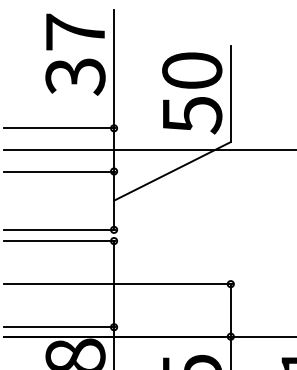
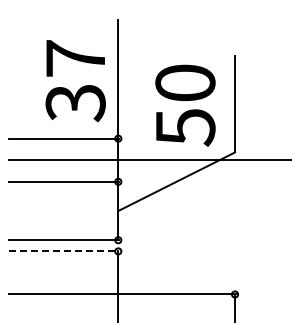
text: (75, 54) -> (75, 80), moved
text: (192, 93) -> (185, 105), moved
line: (60, 241) -> (64, 251), solid -> dashed

